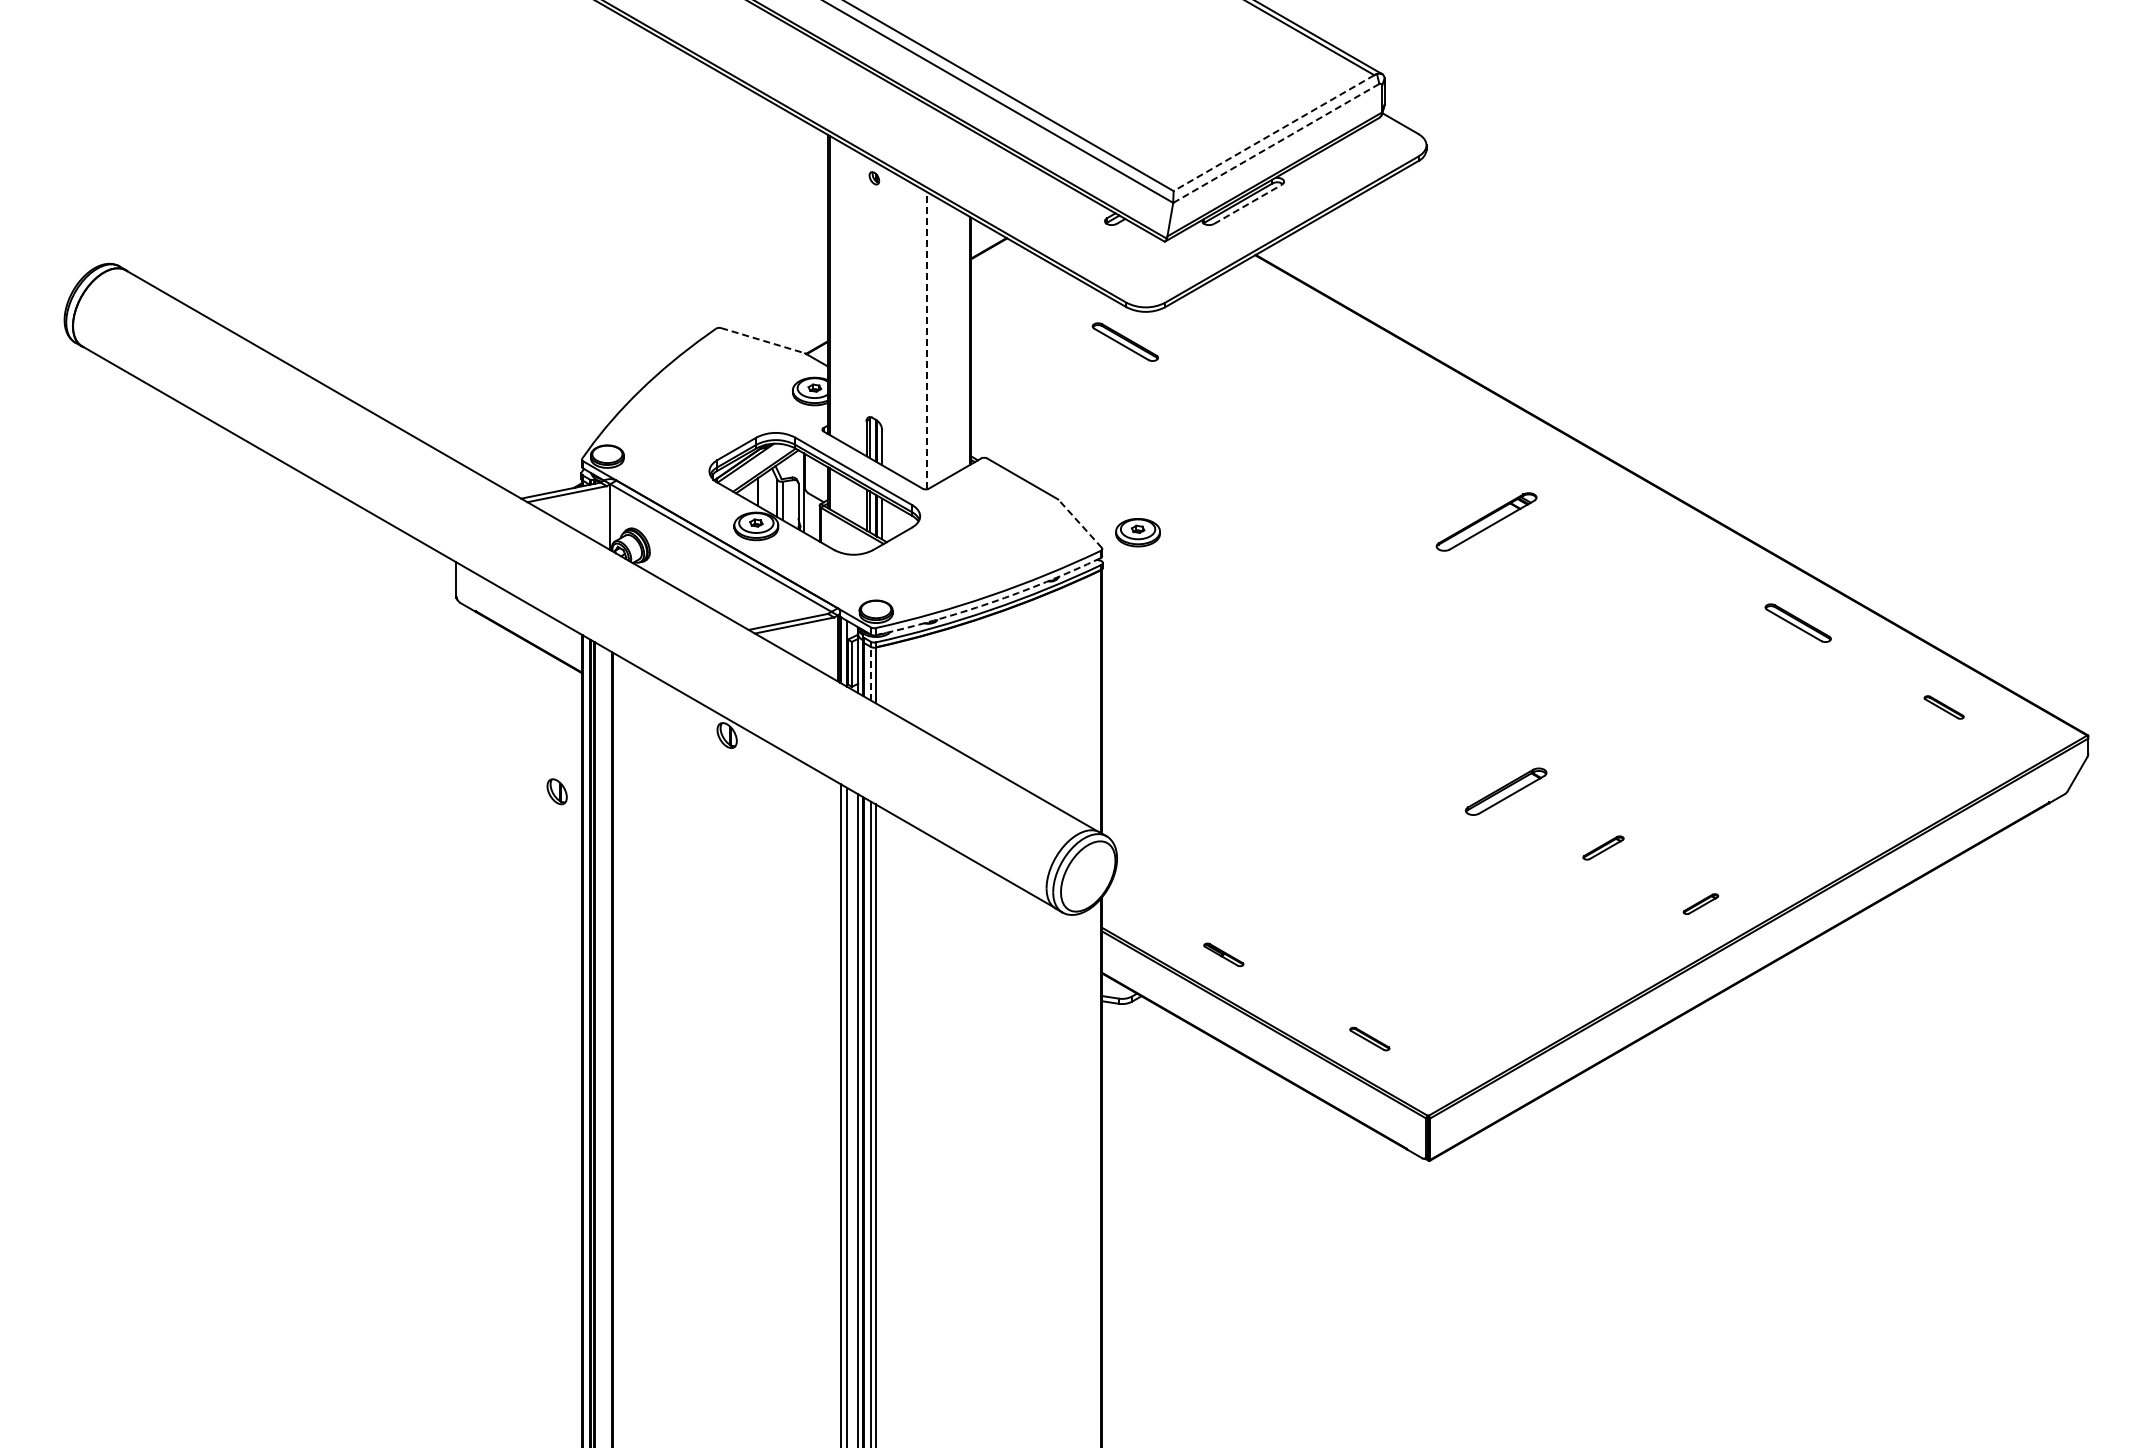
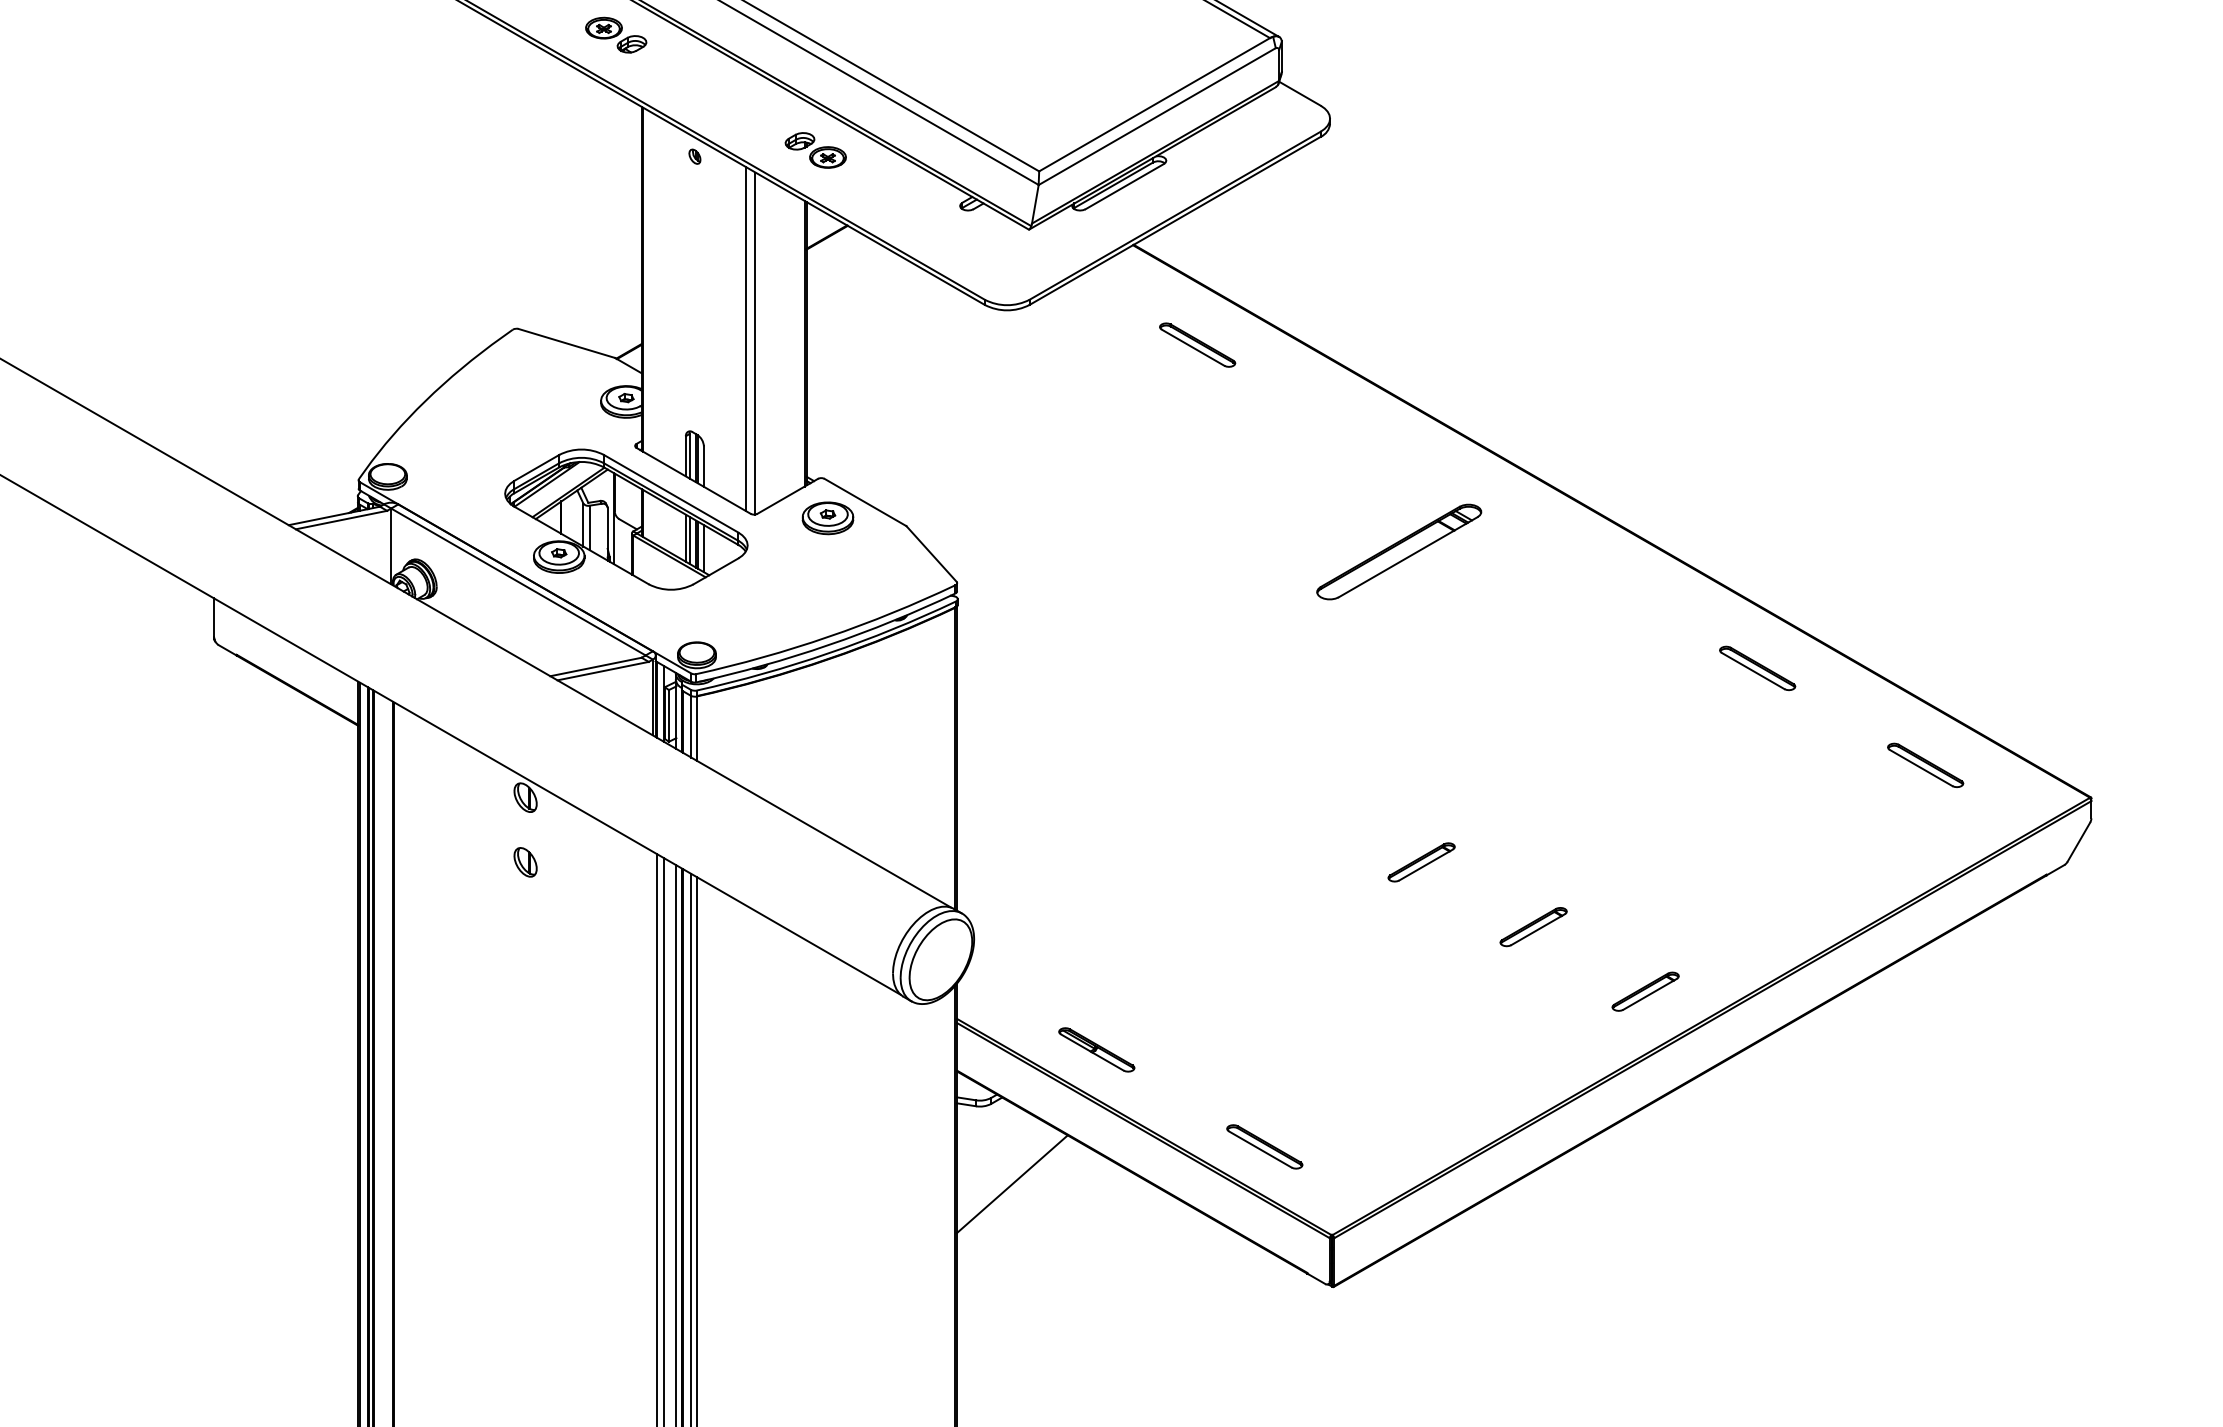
part: (805, 72) -> (615, 34), added
line: (1274, 133) -> (1155, 105), dashed -> solid
line: (1275, 143) -> (1156, 116), dashed -> solid
part: (979, 172) -> (815, 150), added
line: (1248, 204) -> (1125, 186), dashed -> solid
line: (919, 336) -> (746, 338), added
line: (763, 340) -> (567, 343), dashed -> solid
line: (926, 340) -> (754, 343), dashed -> solid
part: (1124, 341) -> (1196, 344), moved
part: (1486, 521) -> (1399, 551), size x1.43
line: (1080, 523) -> (932, 553), dashed -> solid
part: (1137, 532) -> (827, 518), moved
arc: (990, 602) -> (828, 644), dashed -> solid
line: (871, 673) -> (691, 726), dashed -> solid
part: (1943, 707) -> (1924, 765), size x1.67
part: (556, 791) -> (524, 862), moved
part: (1505, 791) -> (1420, 862), size x0.71
part: (1603, 847) -> (1533, 926), size x1.43
part: (1700, 903) -> (1645, 990), size x1.67
part: (1223, 954) -> (1096, 1049), size x1.67
part: (1369, 1038) -> (1264, 1146), size x1.67
line: (1150, 1071) -> (1012, 1184), added

